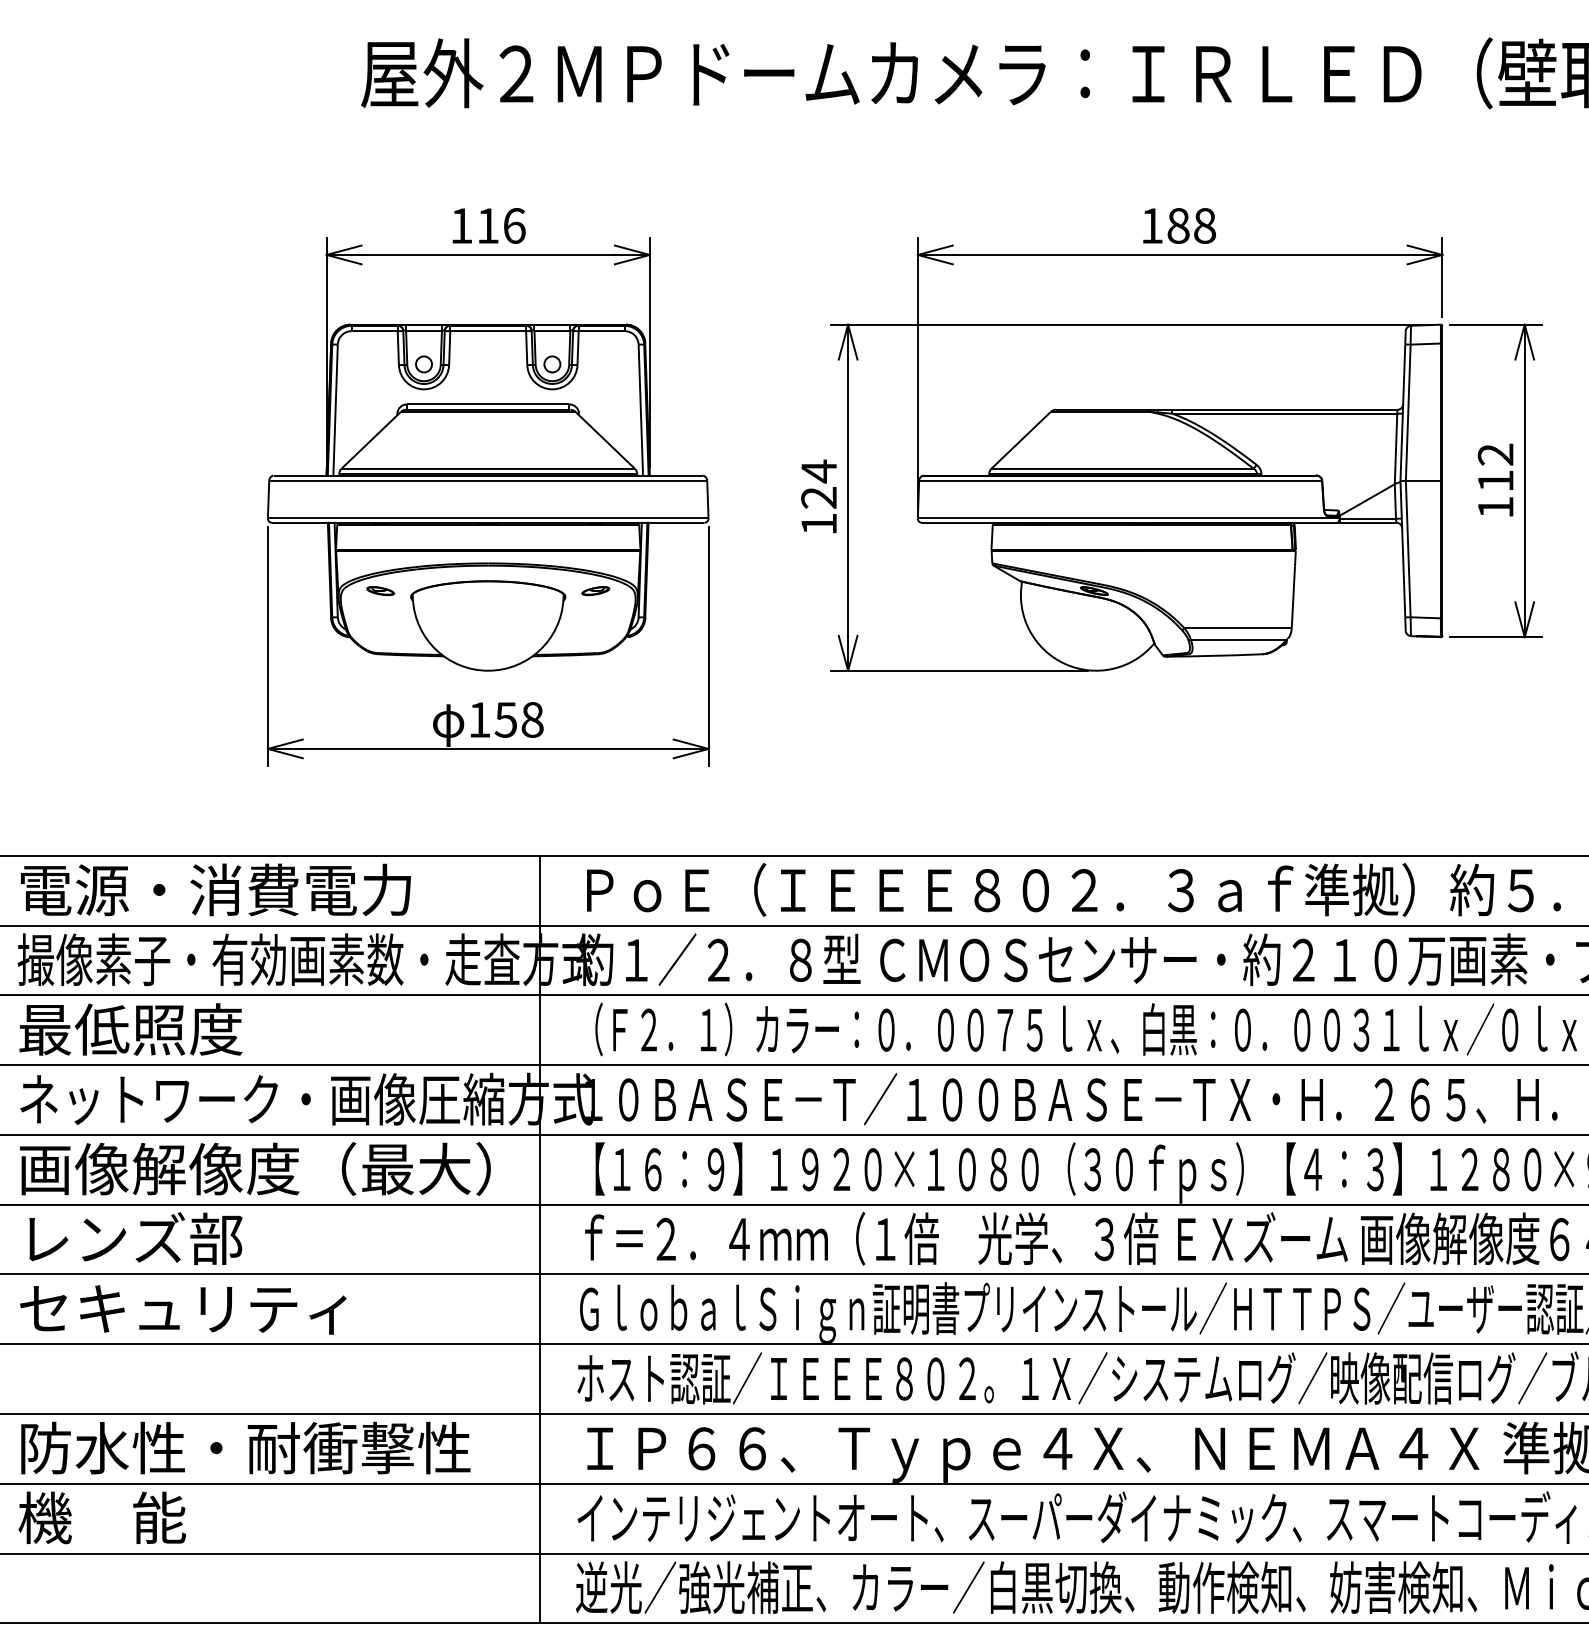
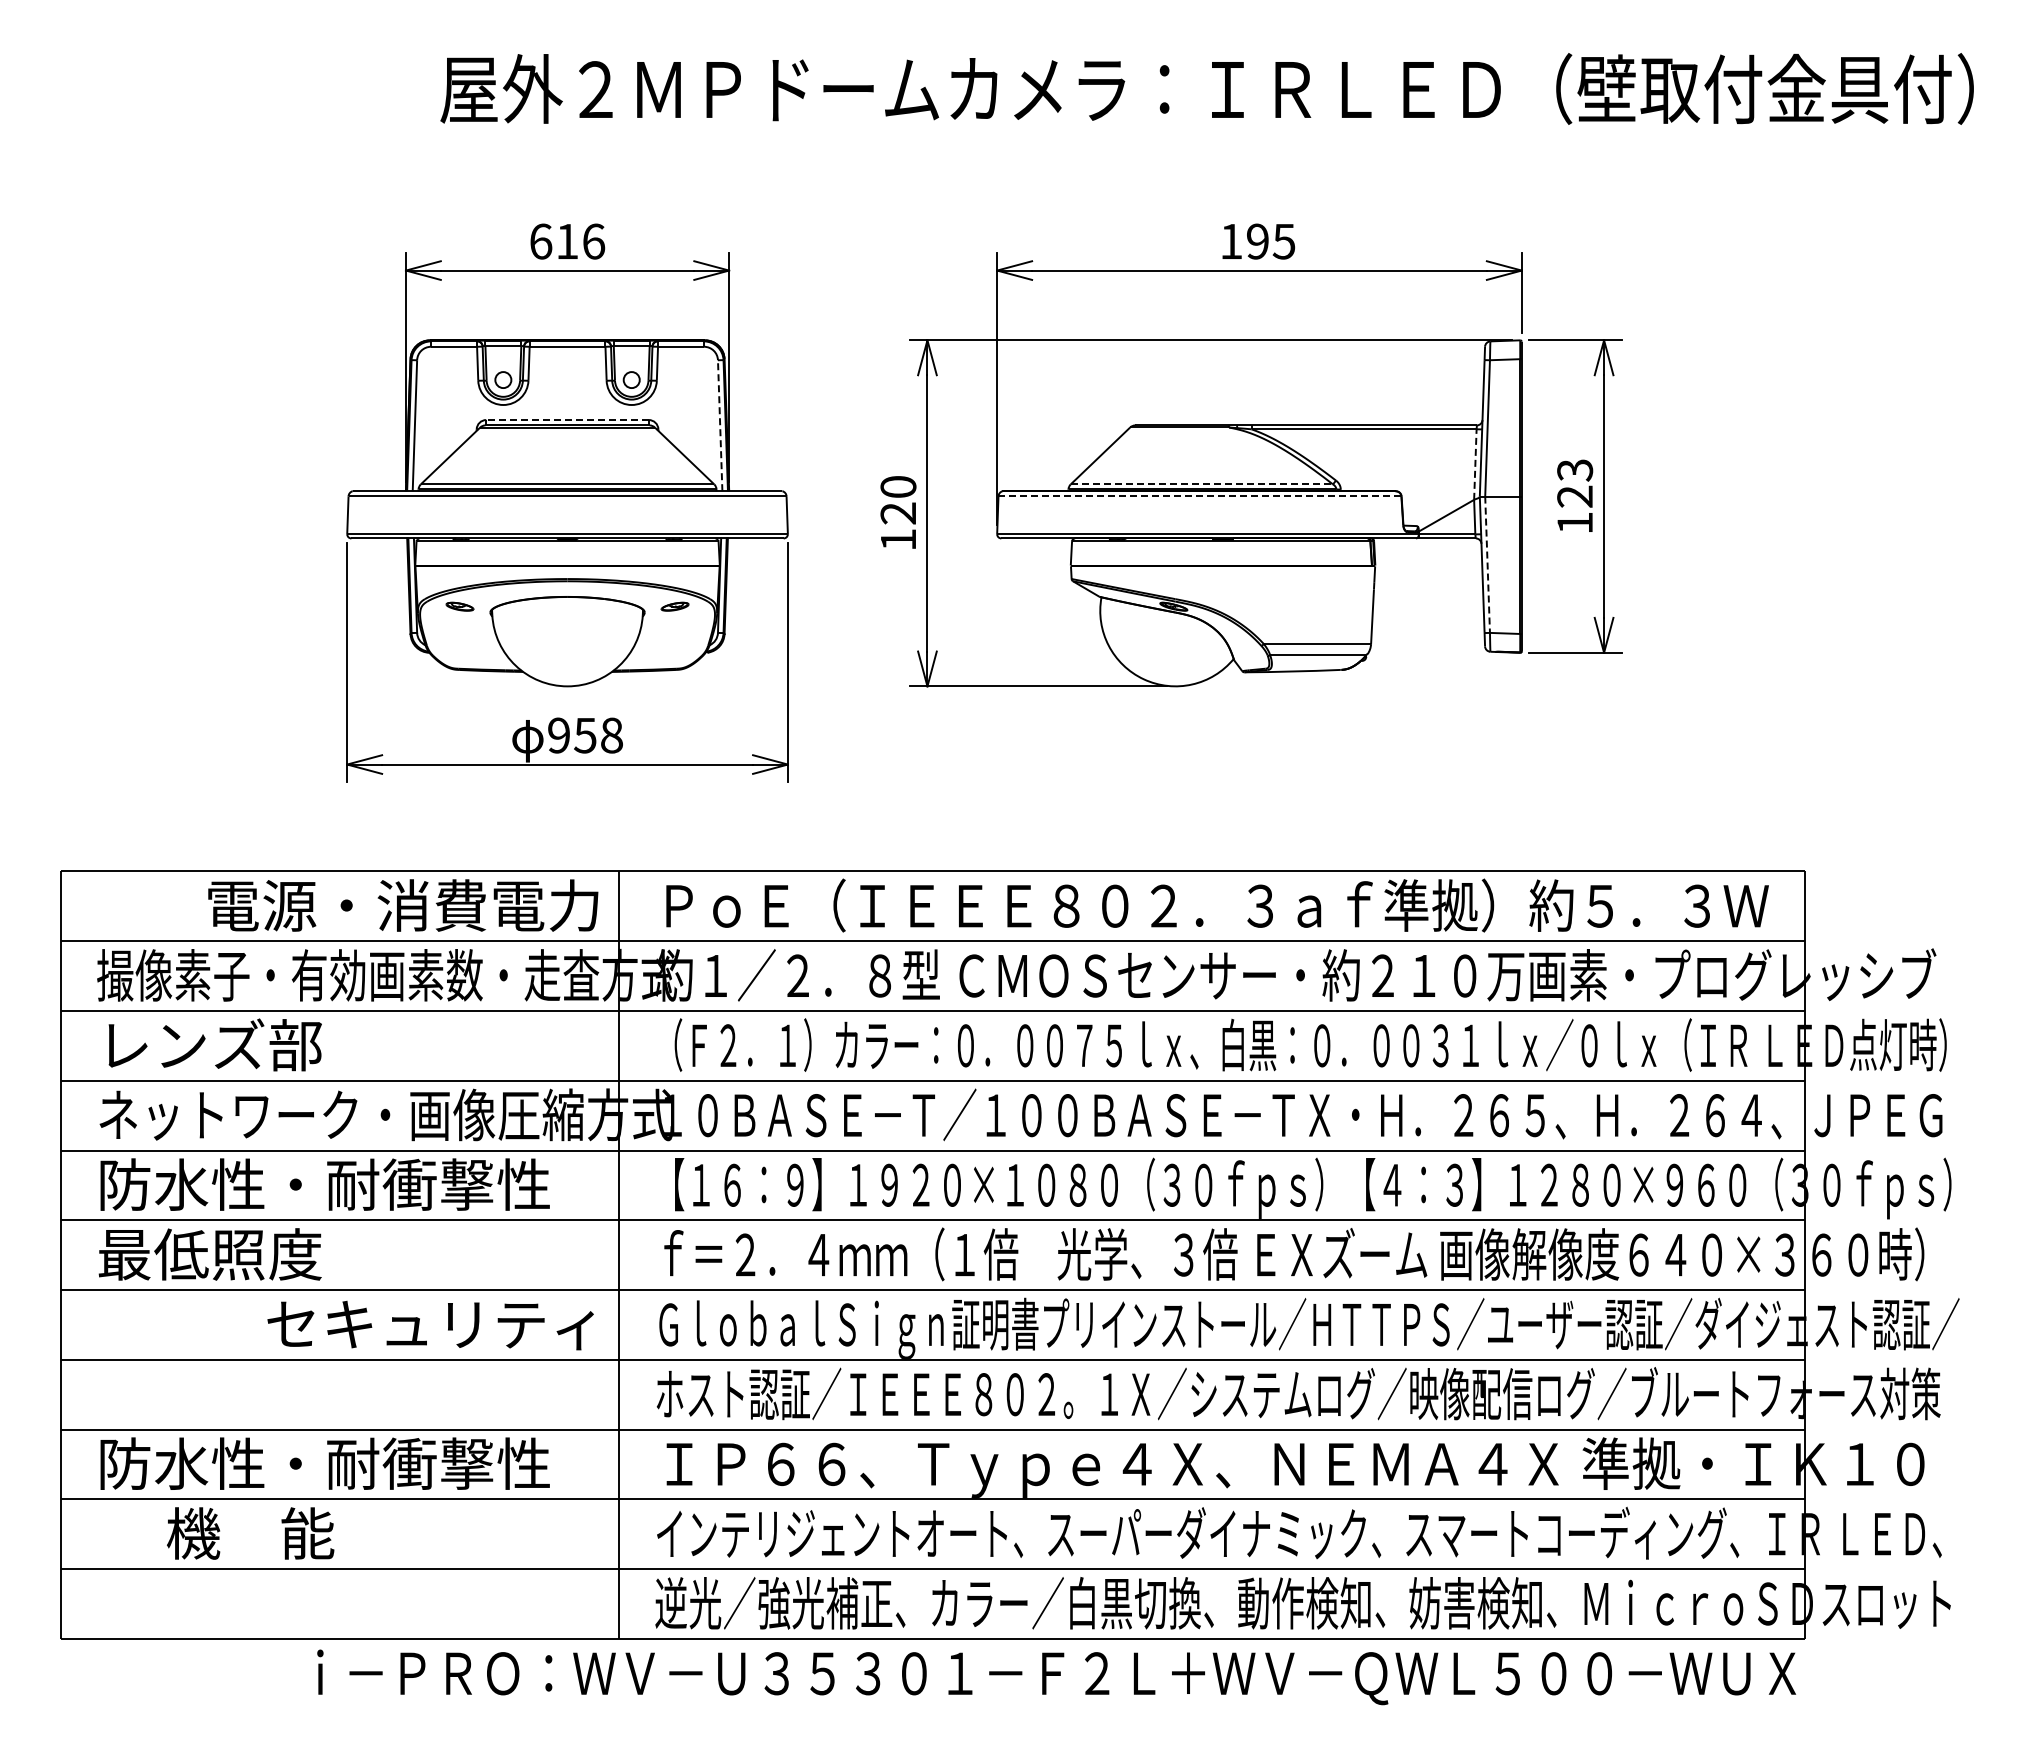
text: (462, 225) -> (541, 241), 116 -> 616
text: (1192, 225) -> (1271, 241), 188 -> 195
line: (488, 404) -> (567, 420), solid -> dashed
line: (641, 409) -> (720, 425), solid -> dashed
line: (1396, 448) -> (1475, 464), solid -> dashed
text: (1496, 467) -> (1575, 483), 112 -> 123
line: (1123, 468) -> (1202, 484), solid -> dashed
text: (819, 471) -> (898, 487), 124 -> 120
line: (1120, 480) -> (1199, 496), solid -> dashed
line: (1408, 549) -> (1487, 565), solid -> dashed
text: (479, 719) -> (558, 735), 158 -> 958
text: (216, 889) -> (403, 905), moved
text: (130, 1028) -> (209, 1044), 最低照度 -> レンズ部
text: (255, 1168) -> (334, 1184), 画像解像度（最大） -> 防水性・耐衝撃性
text: (130, 1237) -> (209, 1253), レンズ部 -> 最低照度
text: (183, 1309) -> (430, 1325), moved
text: (102, 1517) -> (250, 1533), moved

